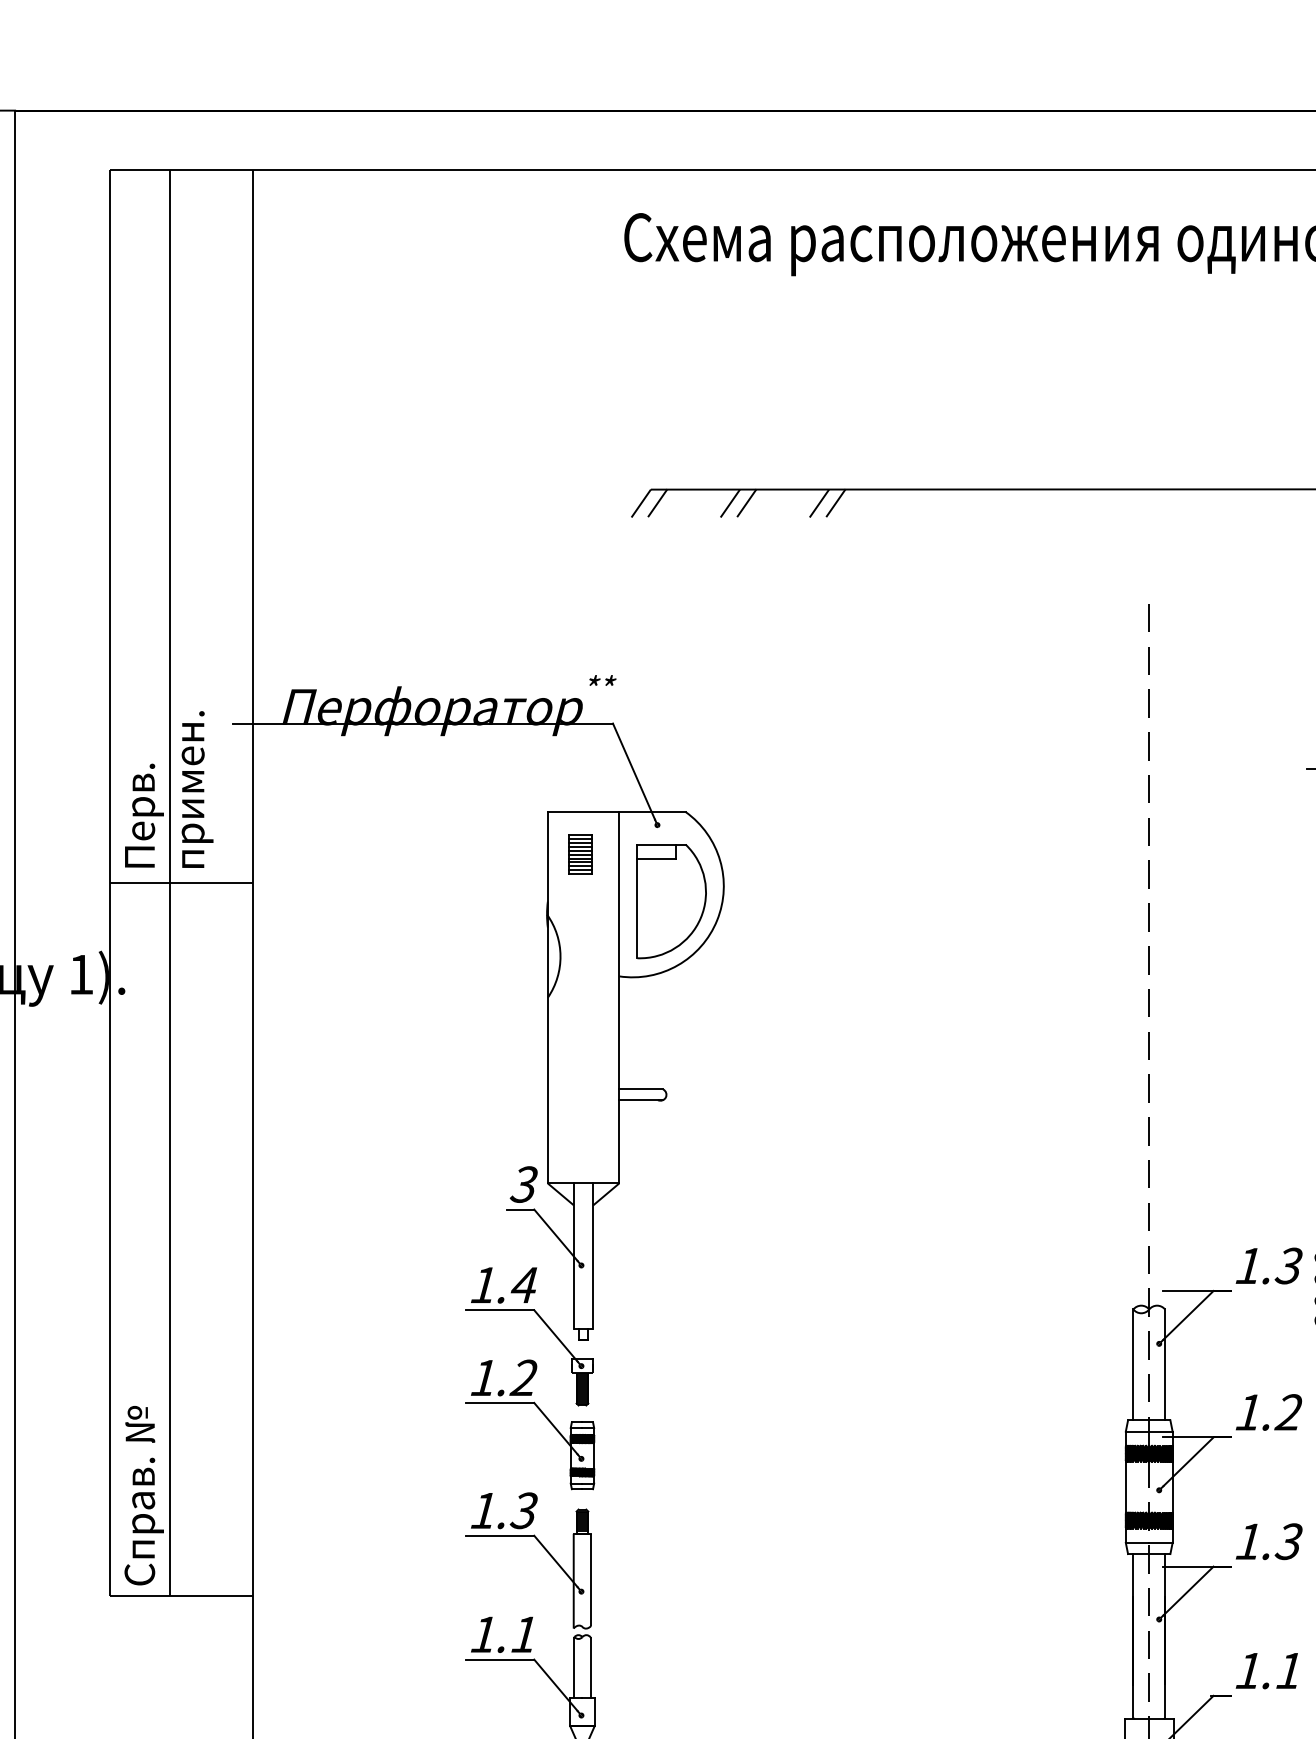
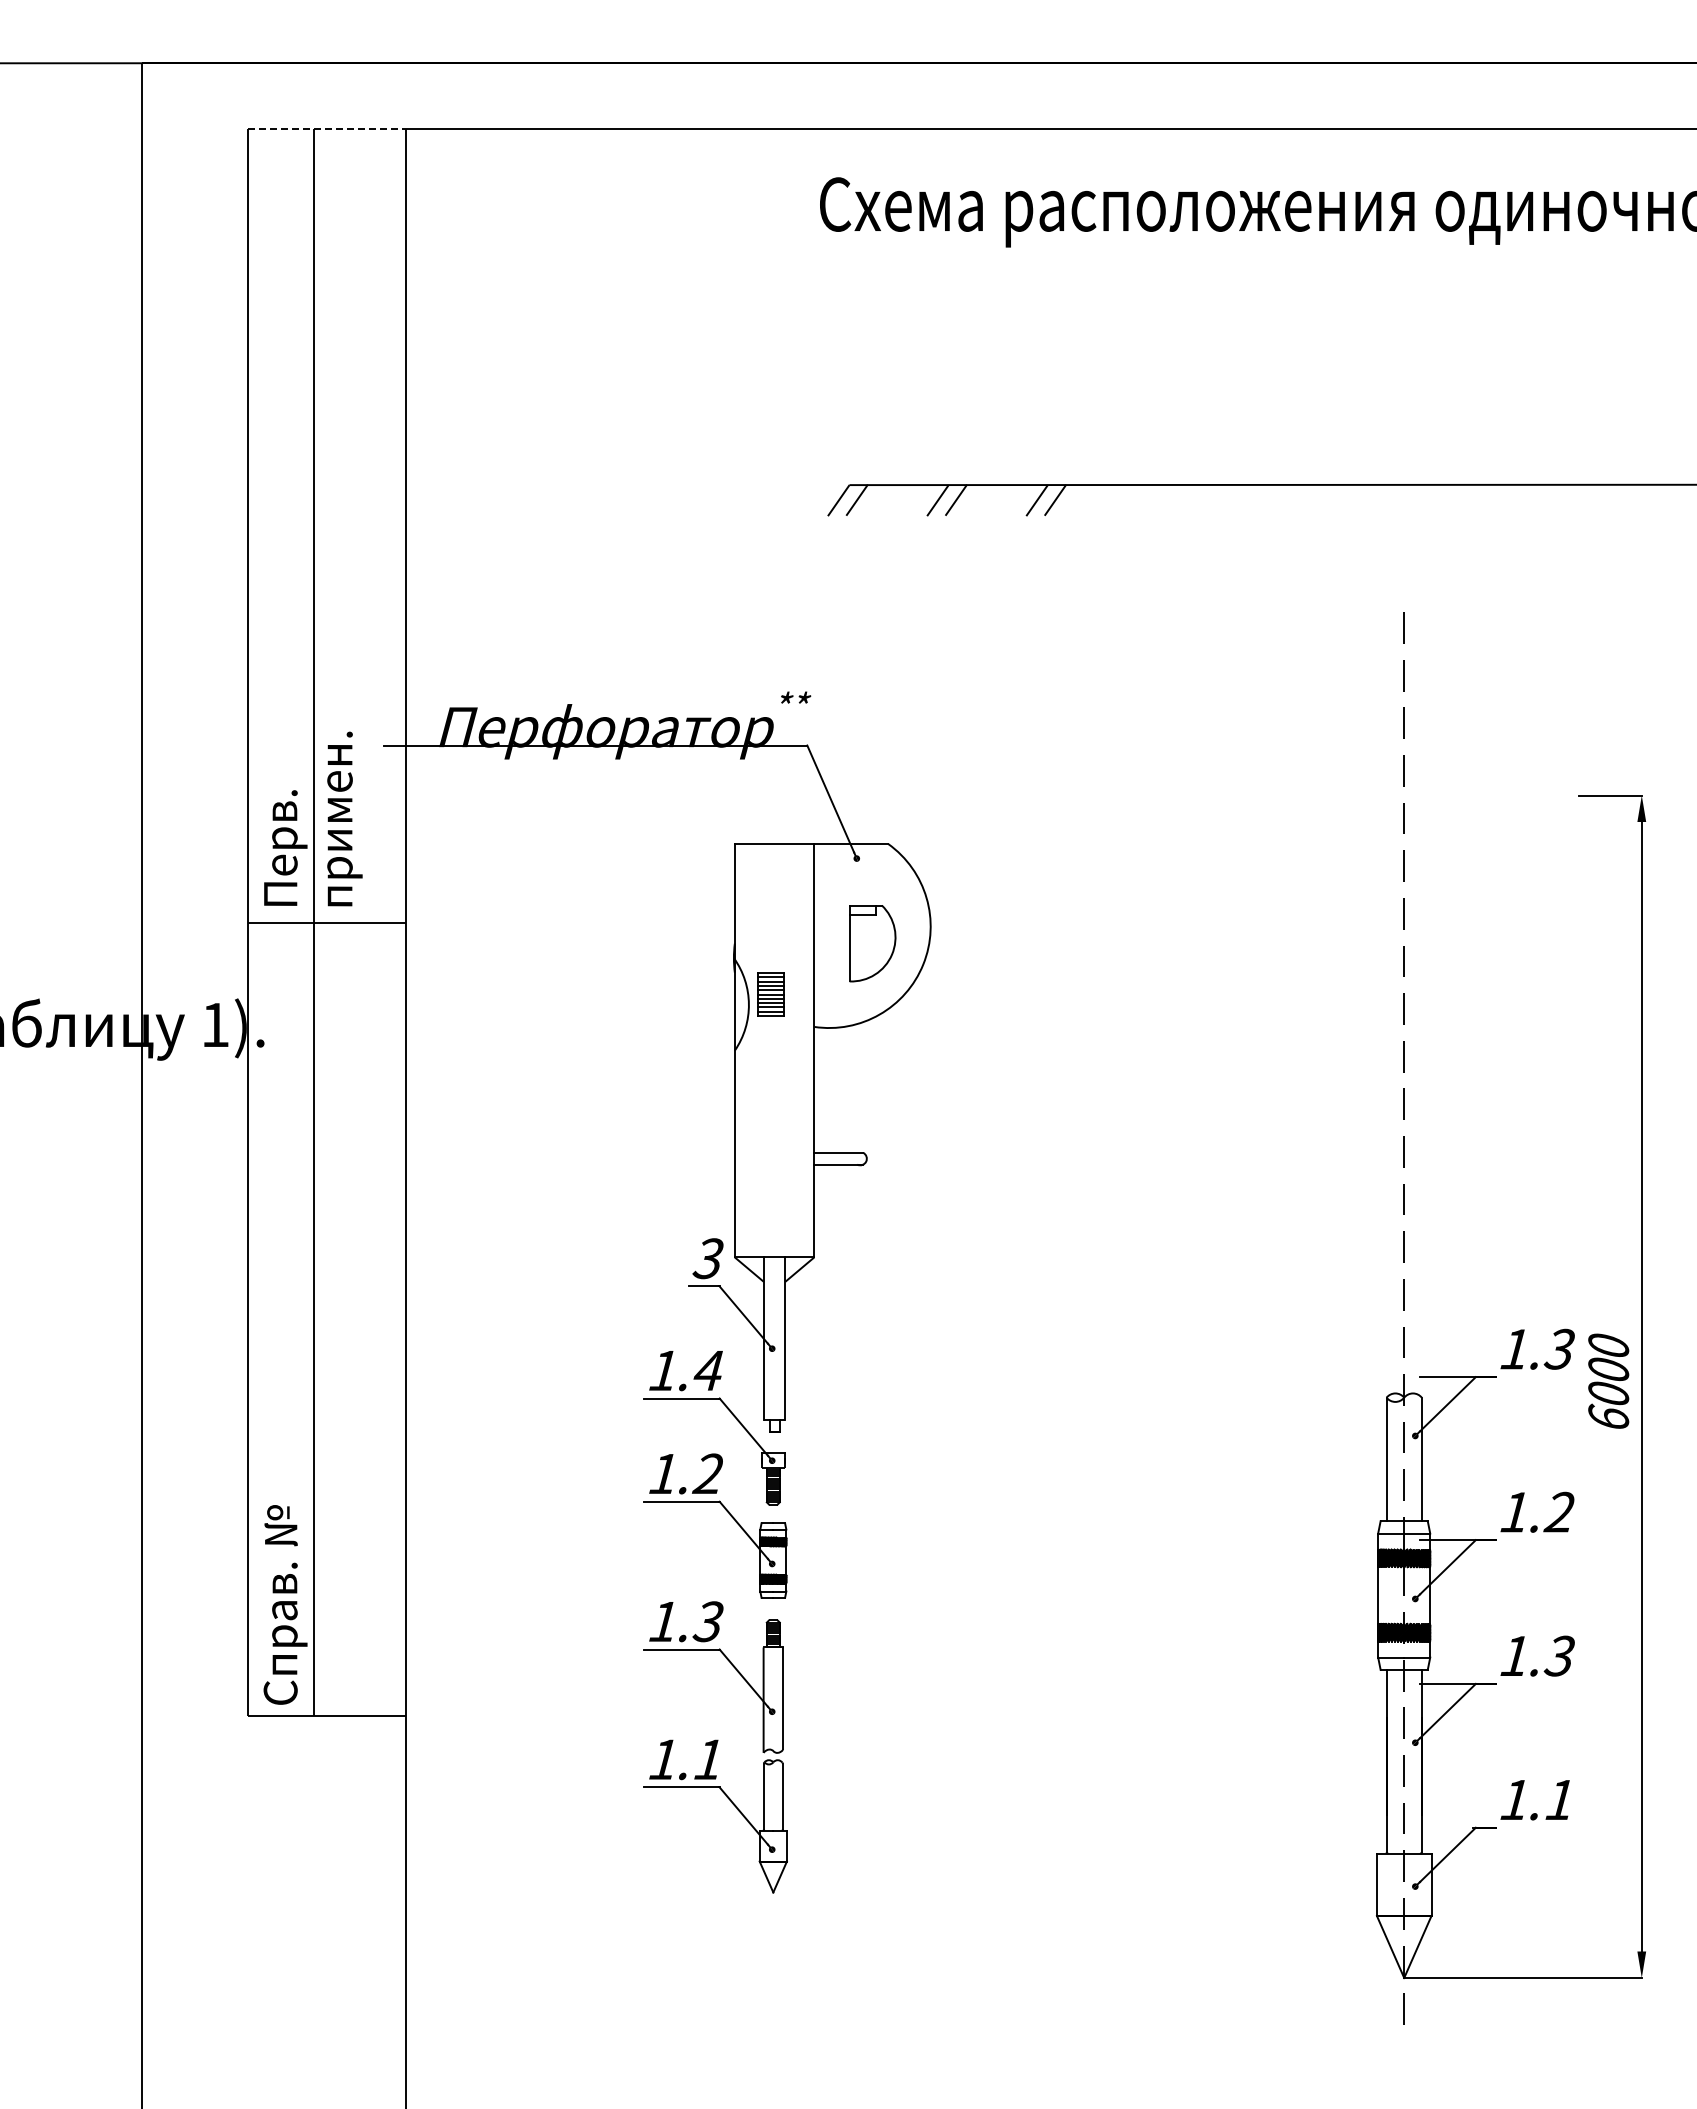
line: (181, 170) -> (327, 129), solid -> dashed
part: (579, 854) -> (770, 994), moved
part: (671, 901) -> (872, 943), size x0.6

